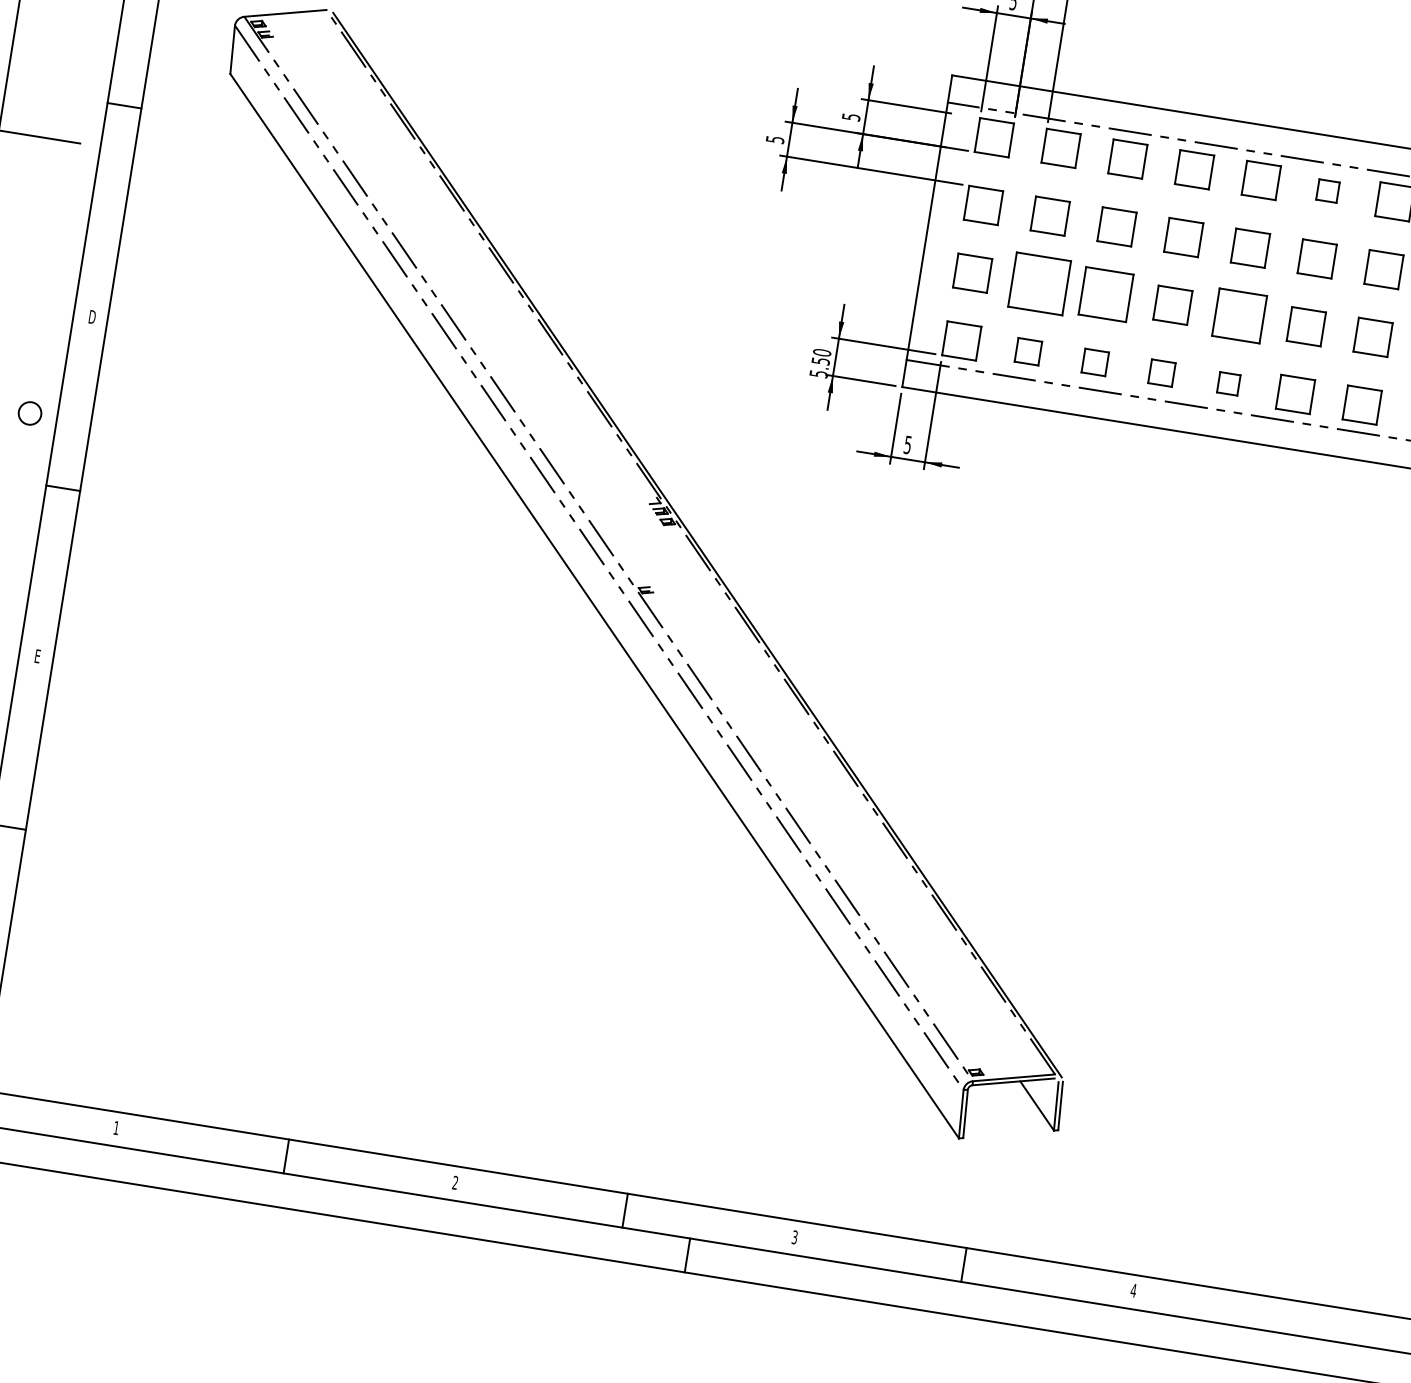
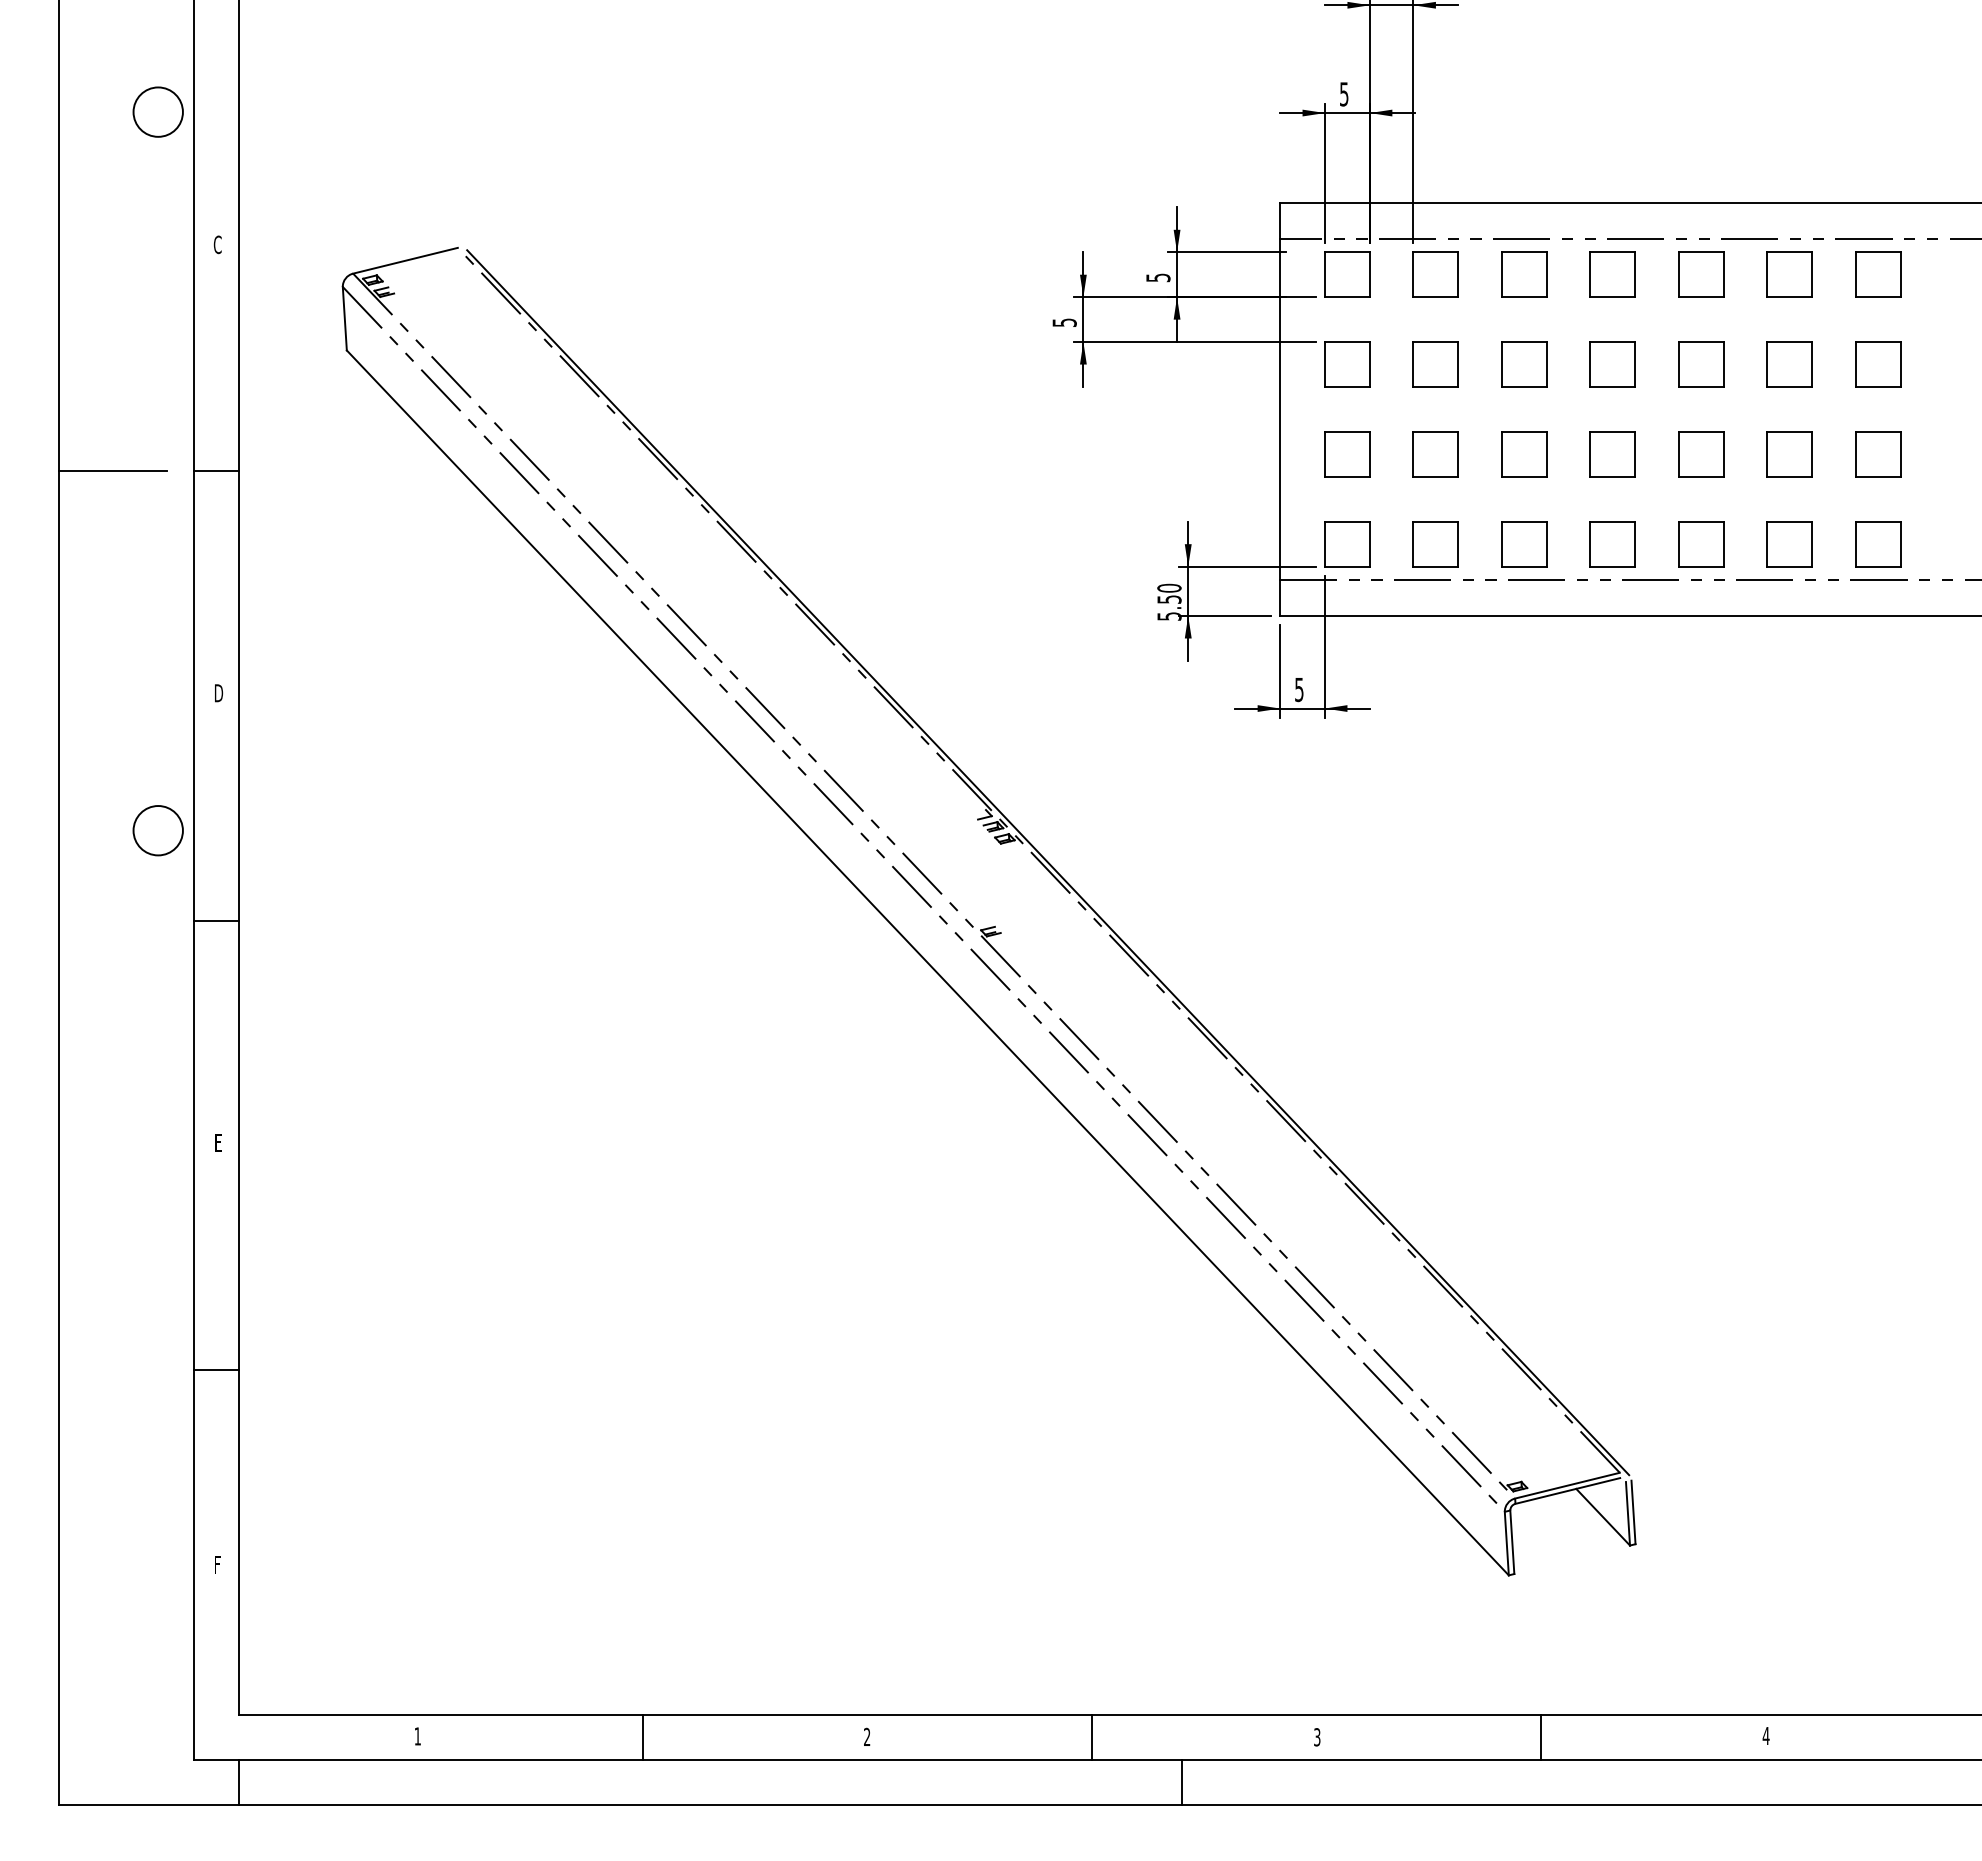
line: (124, 105) -> (216, 471), moved
part: (1327, 190) -> (1789, 274), size x1.67
part: (1039, 284) -> (1435, 454), size x0.62
part: (1106, 294) -> (1524, 454), size x0.71
part: (1239, 316) -> (1701, 454), size x0.71
part: (1028, 351) -> (1435, 544), size x1.43
part: (1095, 362) -> (1524, 544), size x1.43
part: (1161, 373) -> (1612, 544), size x1.43
part: (1228, 384) -> (1701, 544), size x1.67
circle: (29, 413) -> (157, 830), size x1.67

